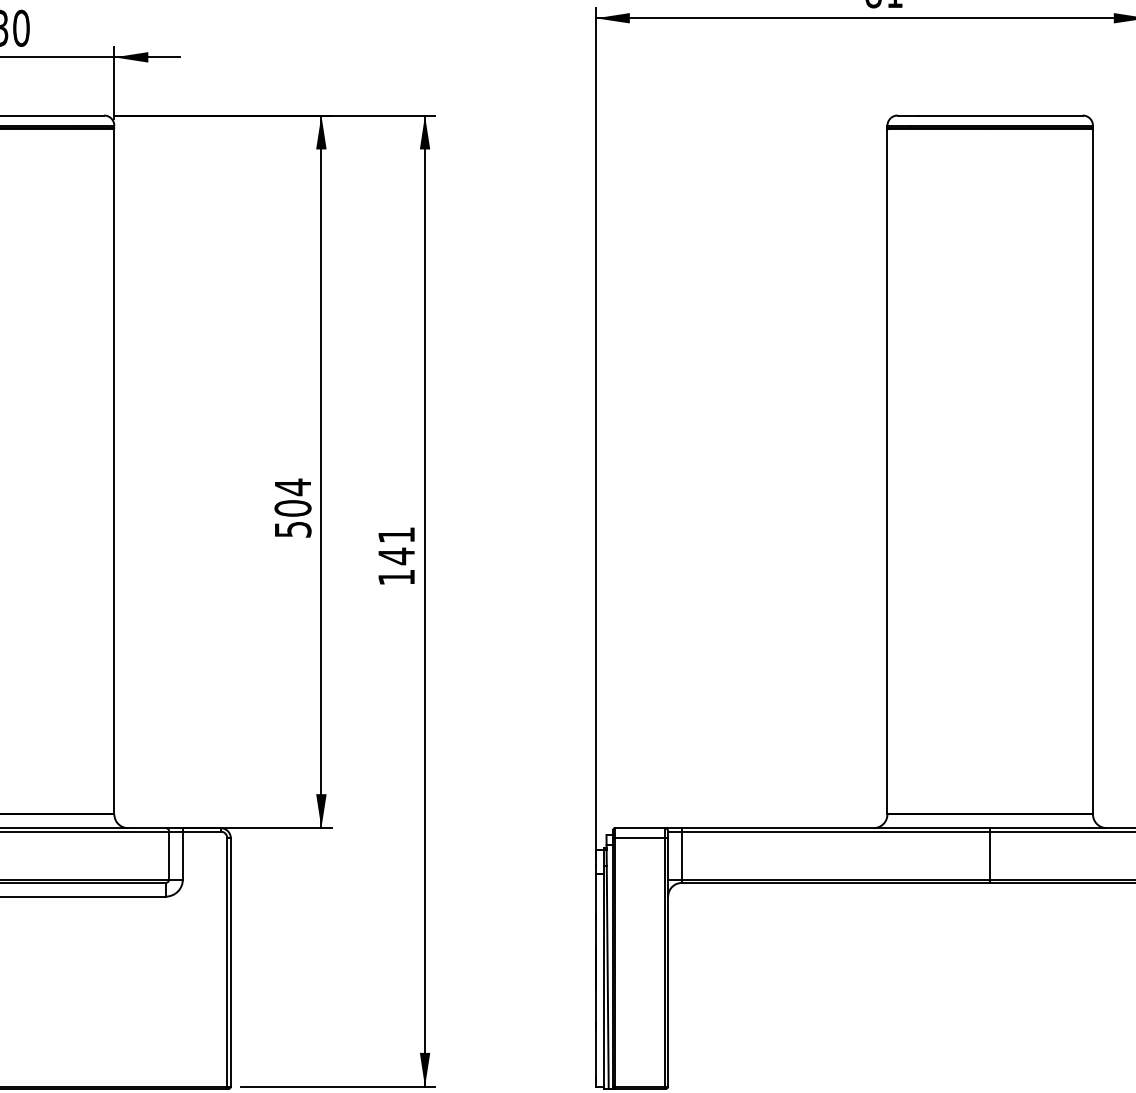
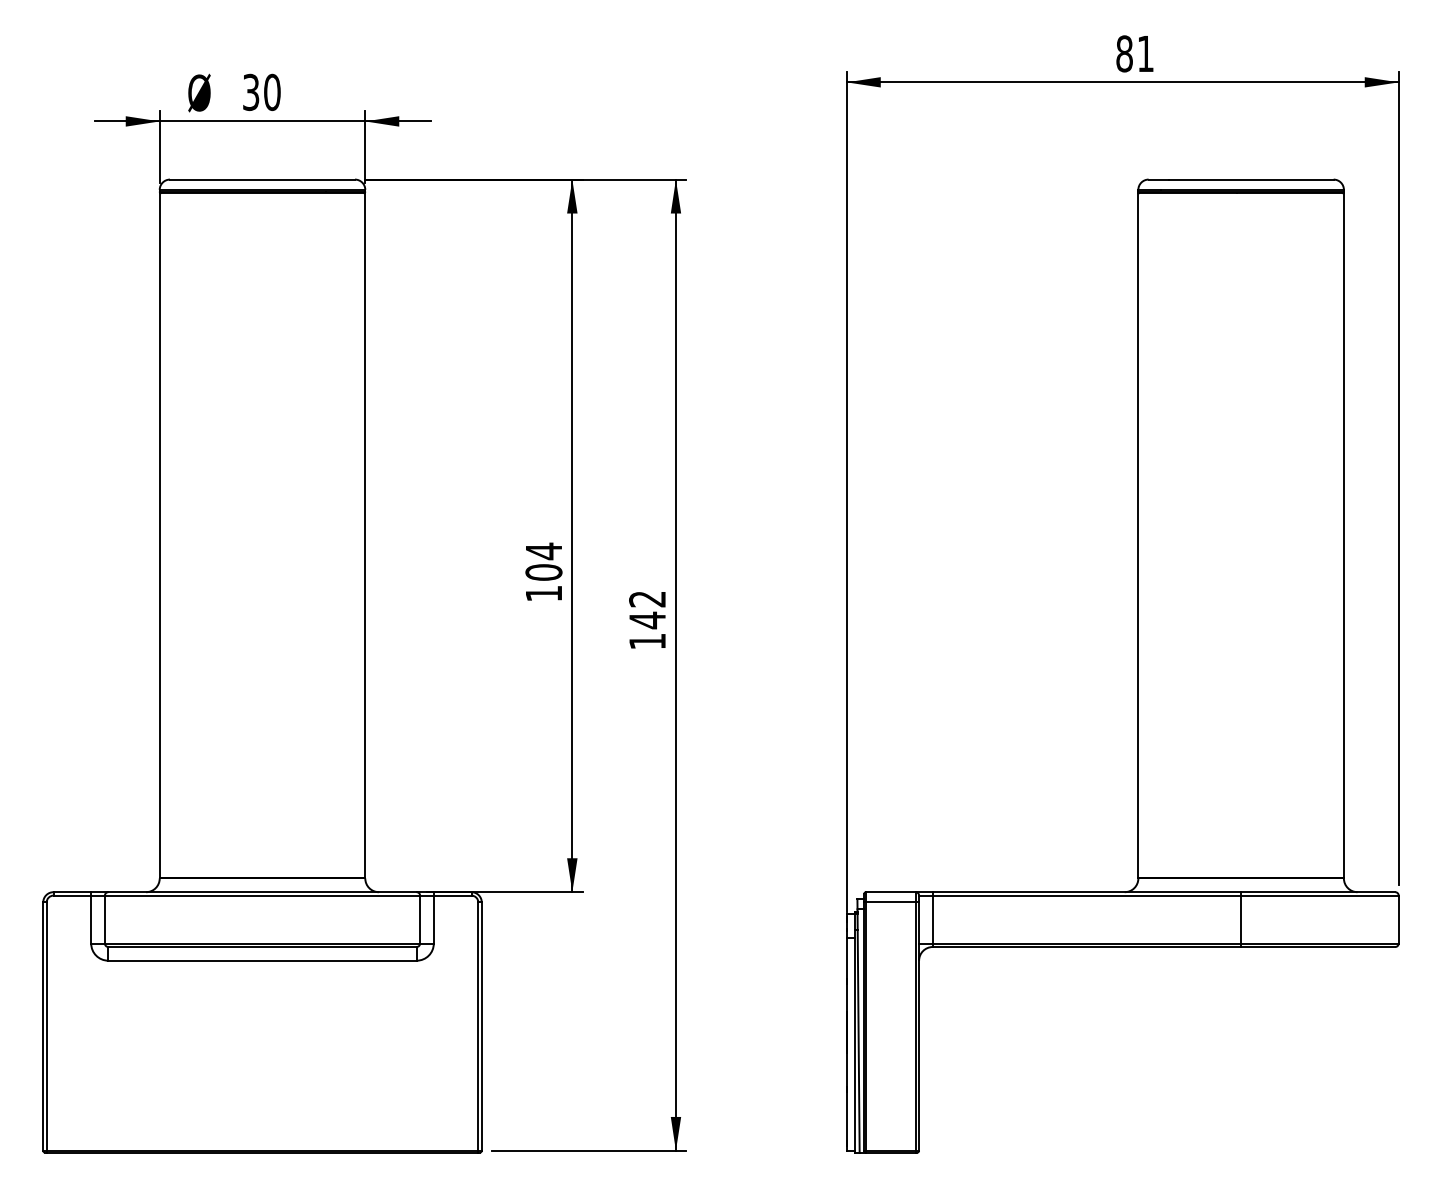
text: (293, 529) -> (544, 593), 504 -> 104
text: (396, 535) -> (647, 599), 141 -> 142

